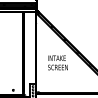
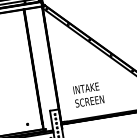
text: (57, 62) -> (87, 94), moved

